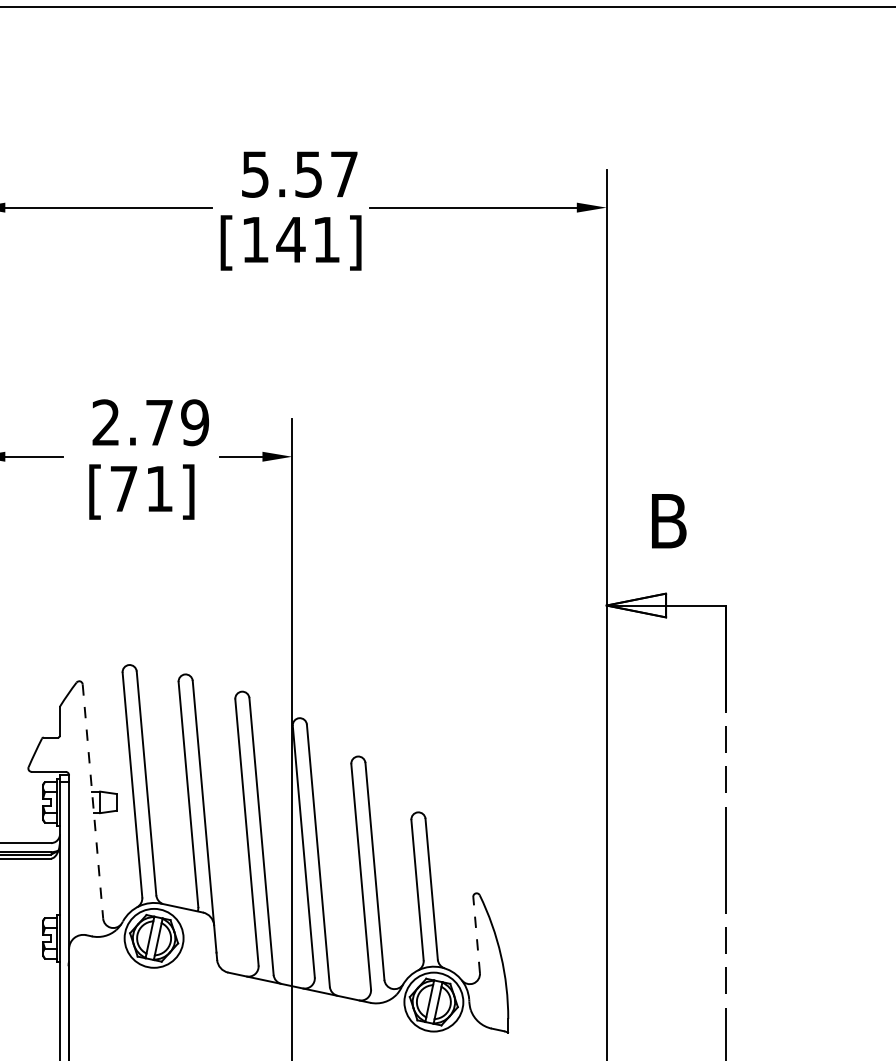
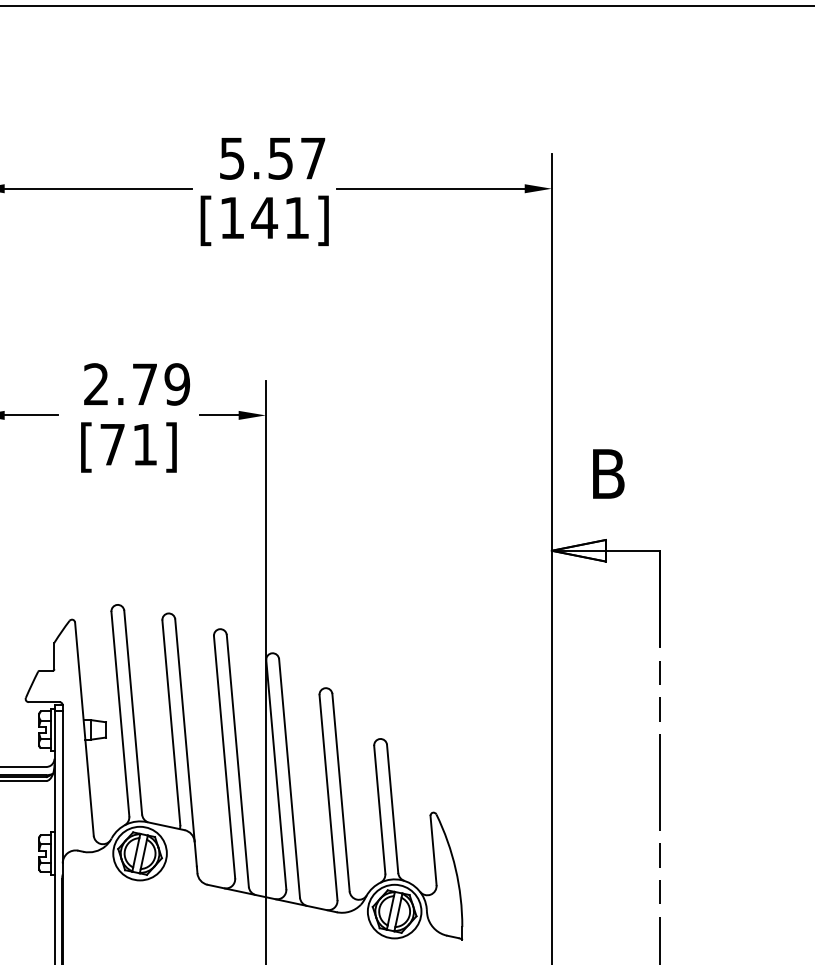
line: (93, 801) -> (84, 729), dashed -> solid
line: (476, 934) -> (433, 850), dashed -> solid

